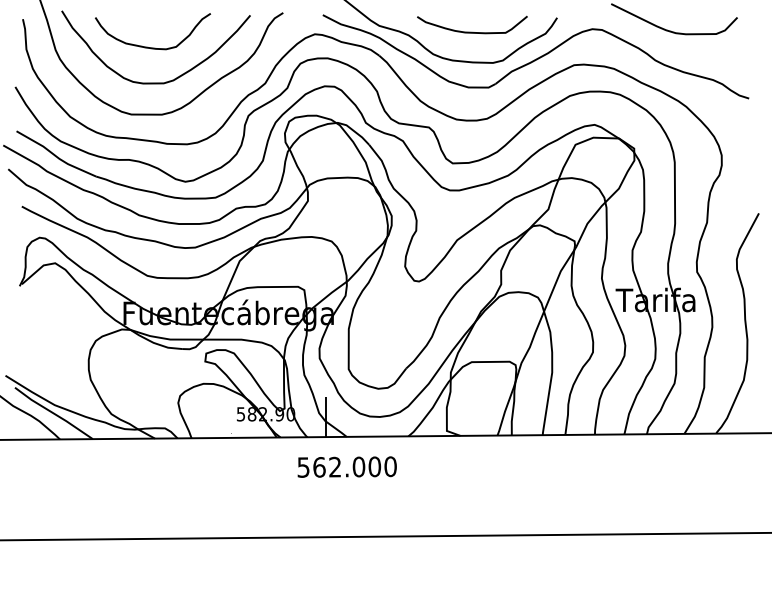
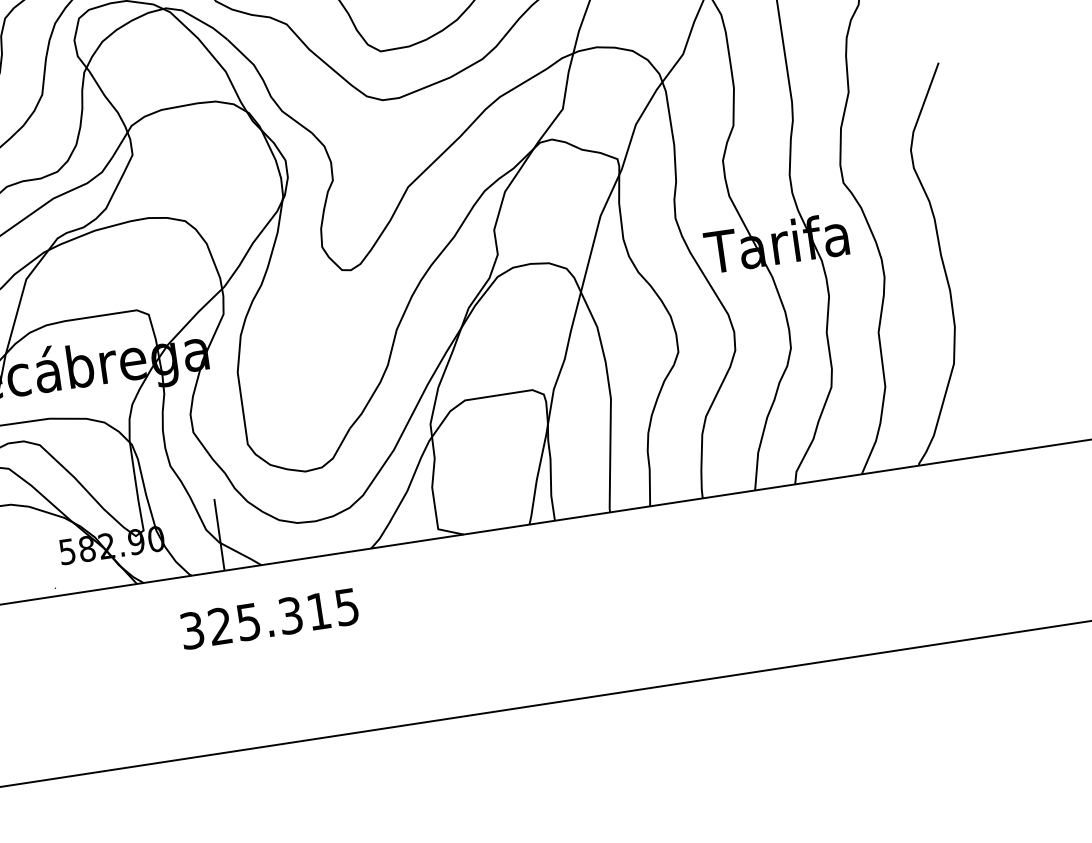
text: (347, 466) -> (270, 617), 562.000 -> 325.315

